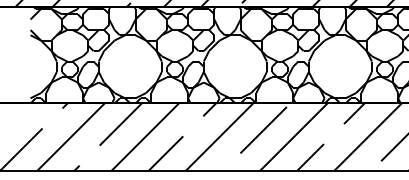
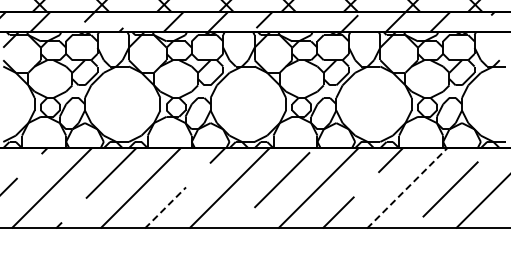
line: (368, 137) -> (407, 188), solid -> dashed
line: (166, 153) -> (165, 207), solid -> dashed

